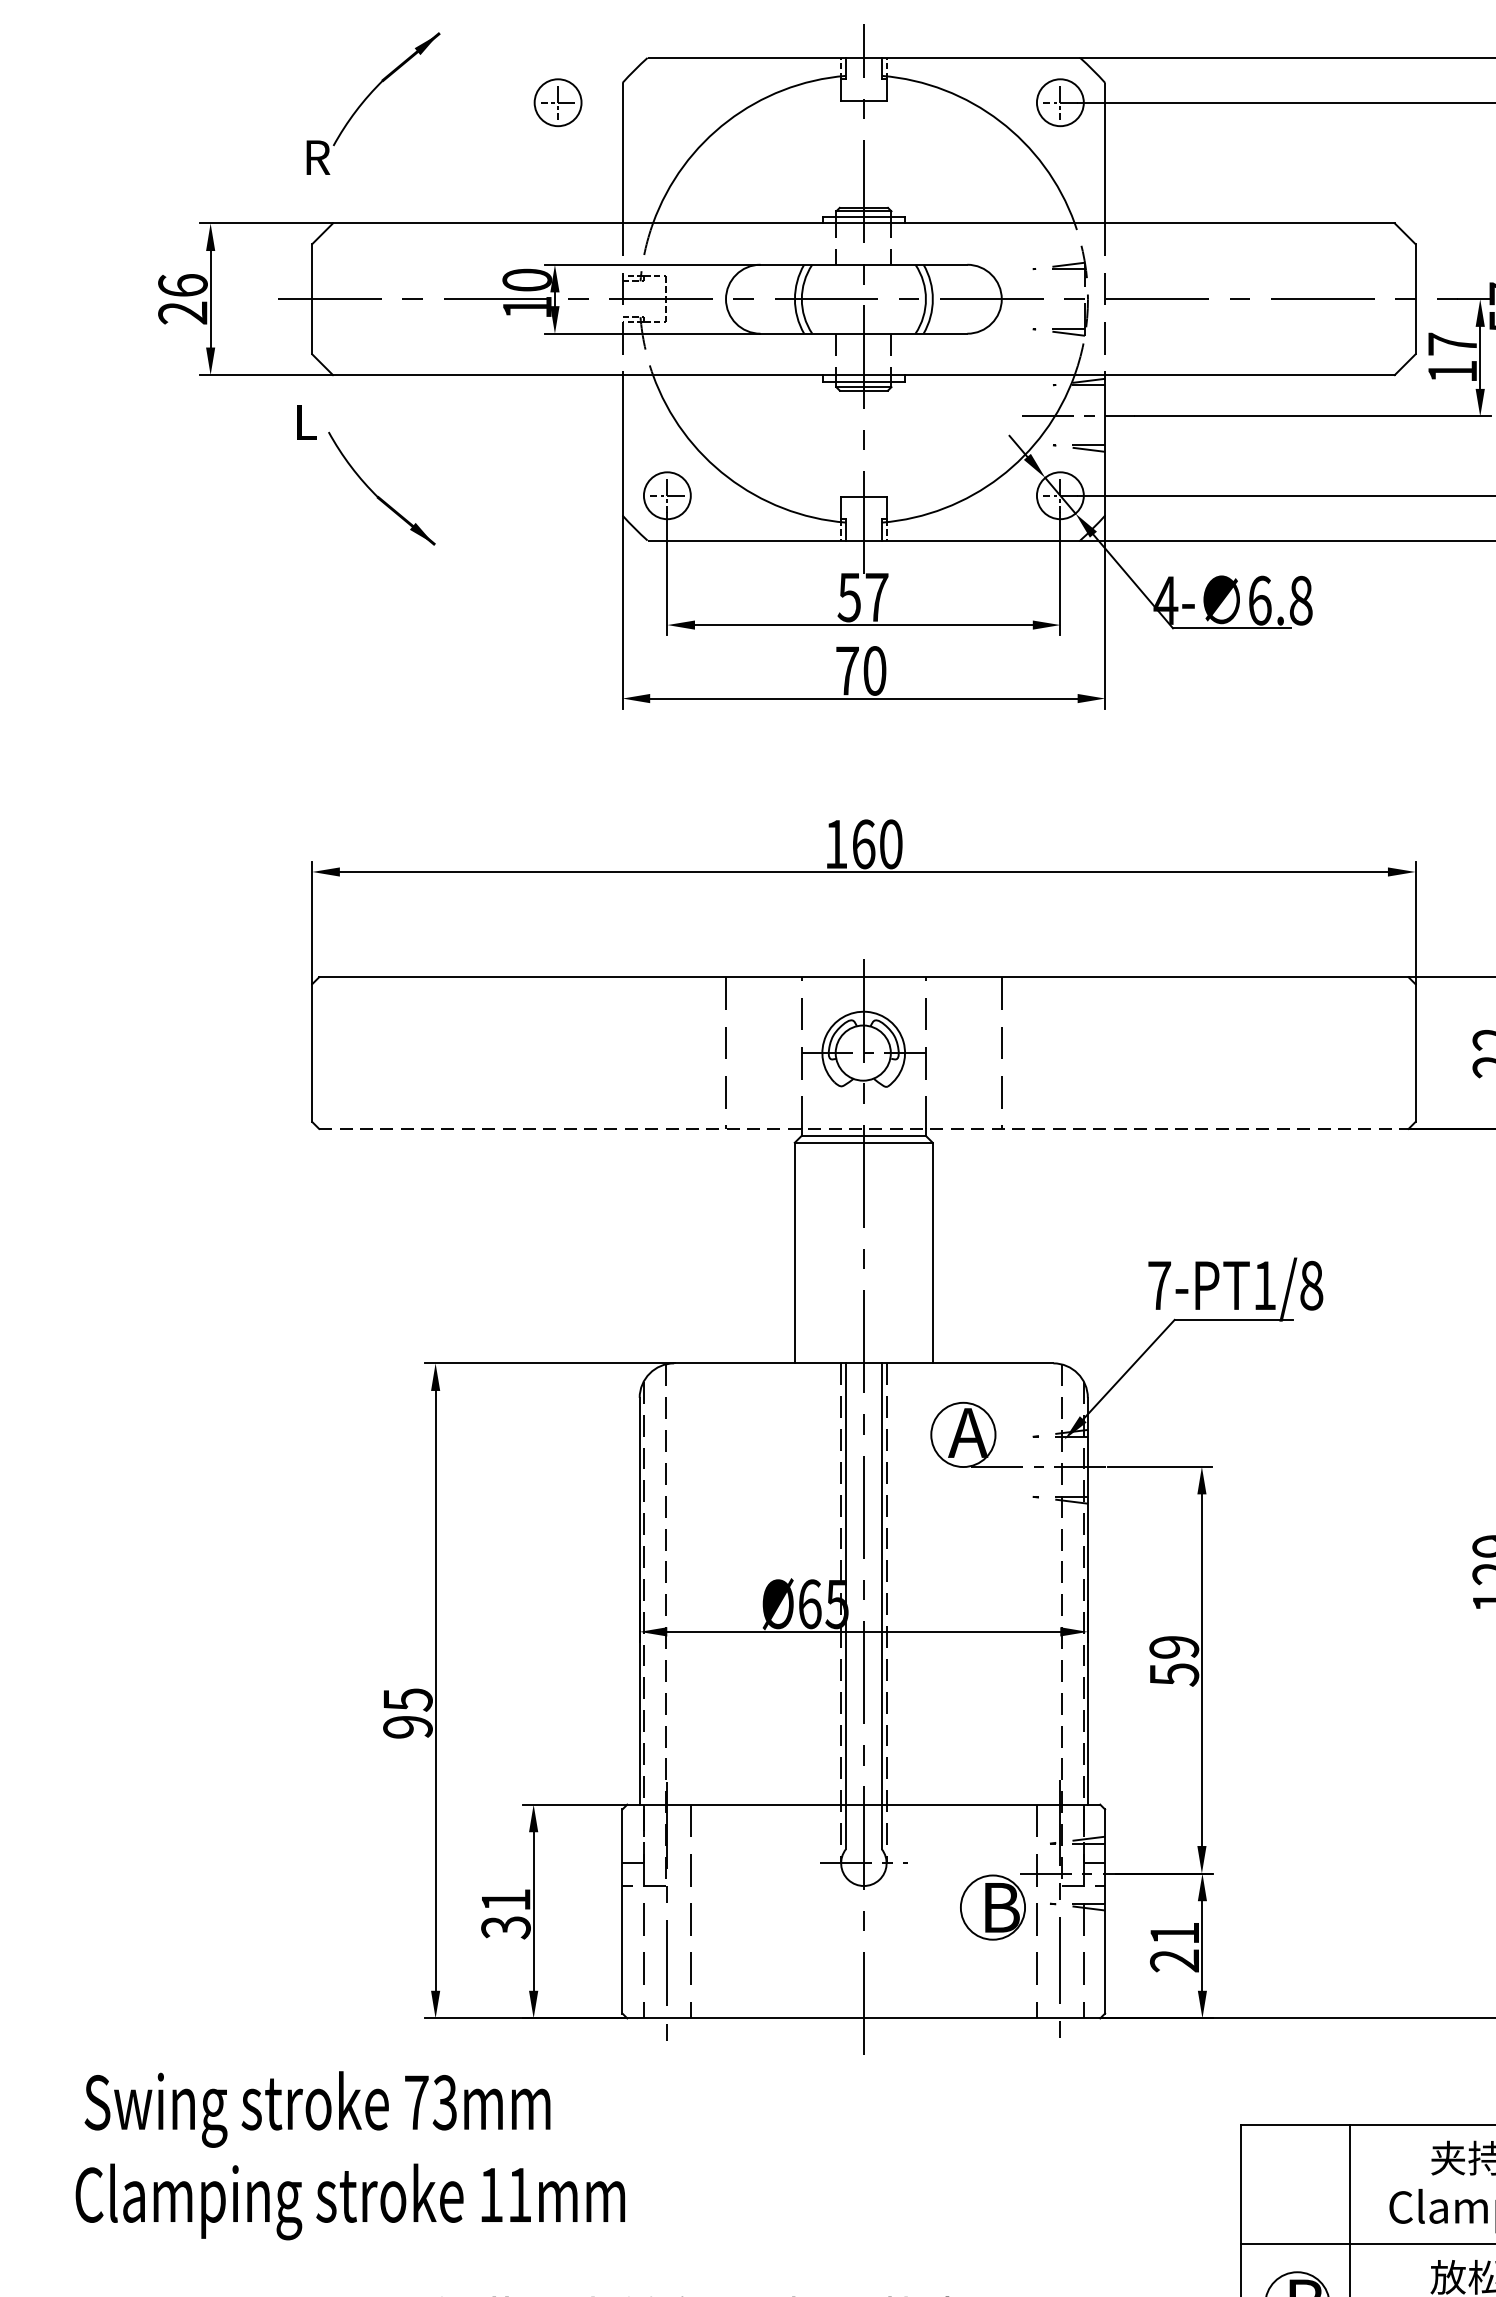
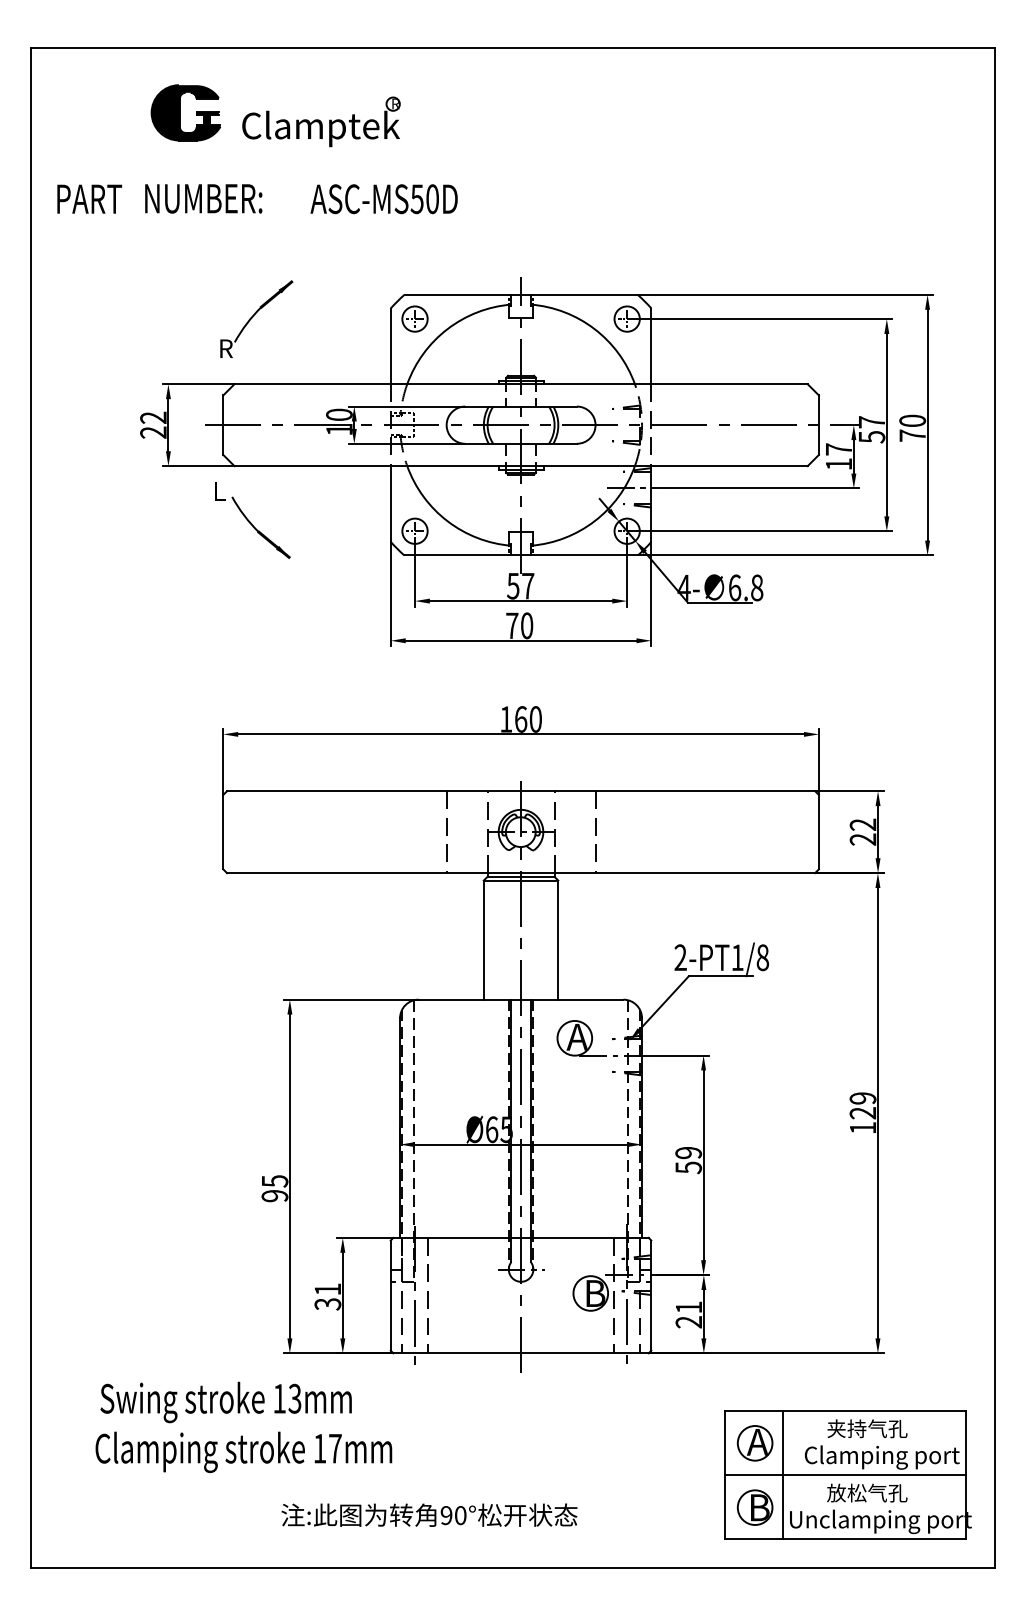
part: (557, 101) -> (414, 318), moved
text: (182, 285) -> (153, 417), 26 -> 22
line: (864, 1129) -> (521, 873), dashed -> solid
text: (1159, 1285) -> (680, 957), 7-PT1/8 -> 2-PT1/8
text: (416, 2102) -> (279, 1398), 73mm -> 13mm
part: (1296, 2185) -> (754, 1443), added
text: (520, 2194) -> (335, 1448), 11mm -> 17mm

